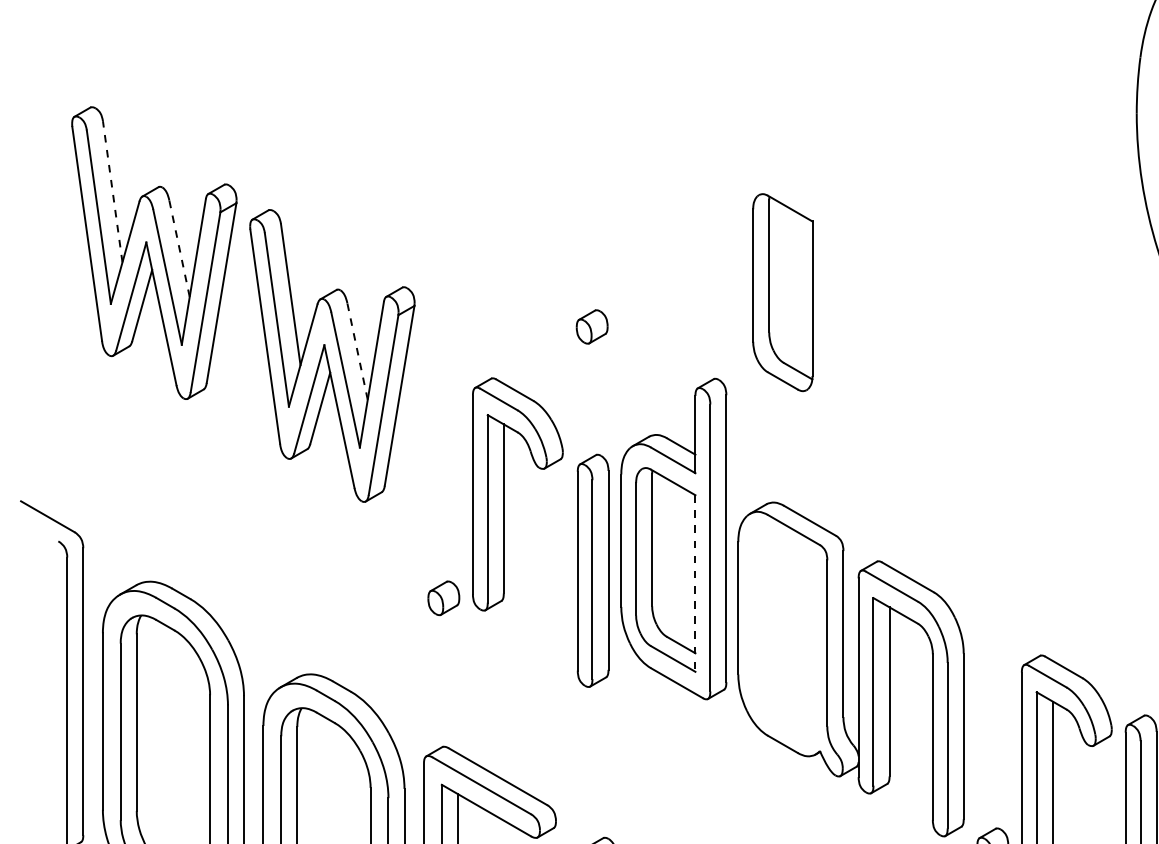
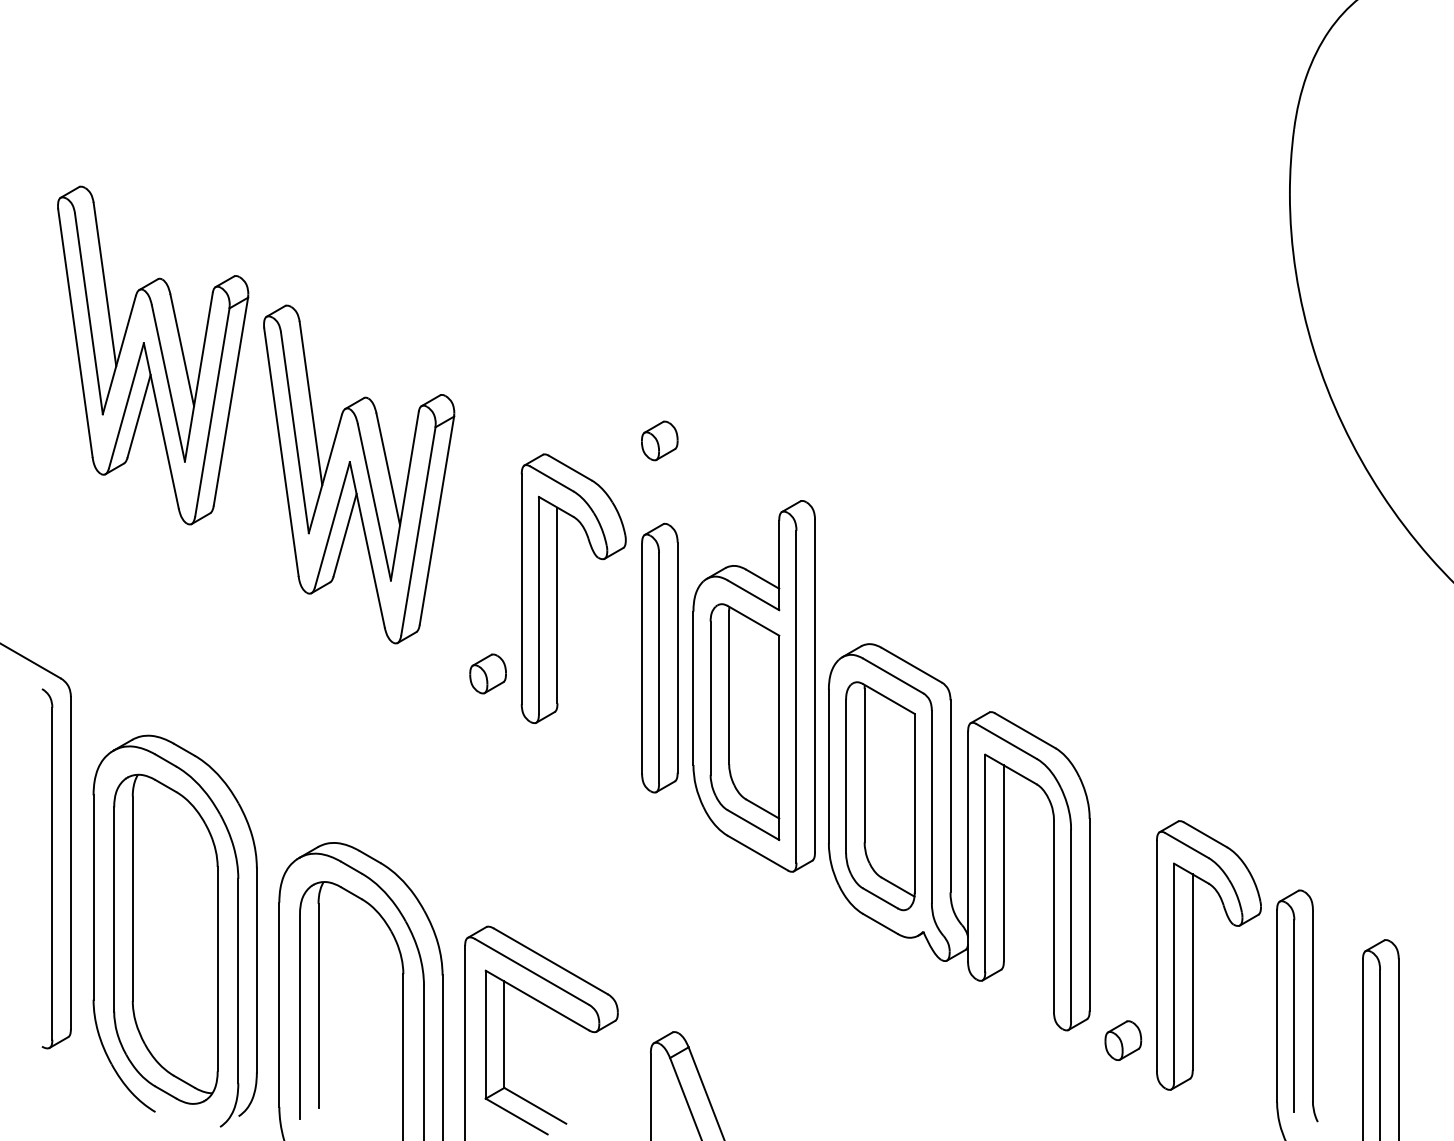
line: (112, 191) -> (104, 284), dashed -> solid
line: (179, 248) -> (182, 350), dashed -> solid
part: (782, 292) -> (880, 796), moved
line: (357, 350) -> (388, 468), dashed -> solid
part: (503, 494) -> (557, 588), moved
part: (592, 570) -> (659, 657), moved
line: (695, 584) -> (779, 738), dashed -> solid
part: (443, 597) -> (487, 673), moved

